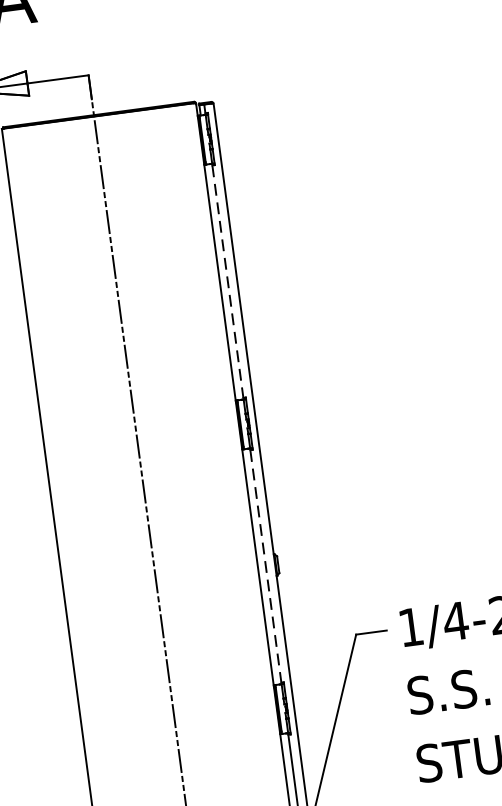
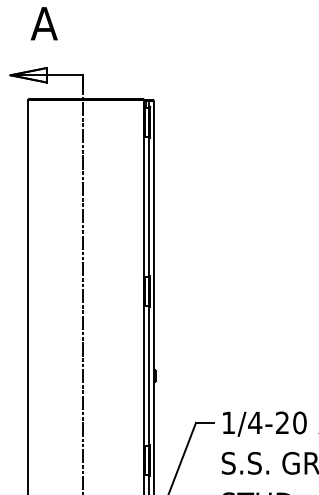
line: (227, 282) -> (148, 207), dashed -> solid
line: (265, 567) -> (148, 376), dashed -> solid

